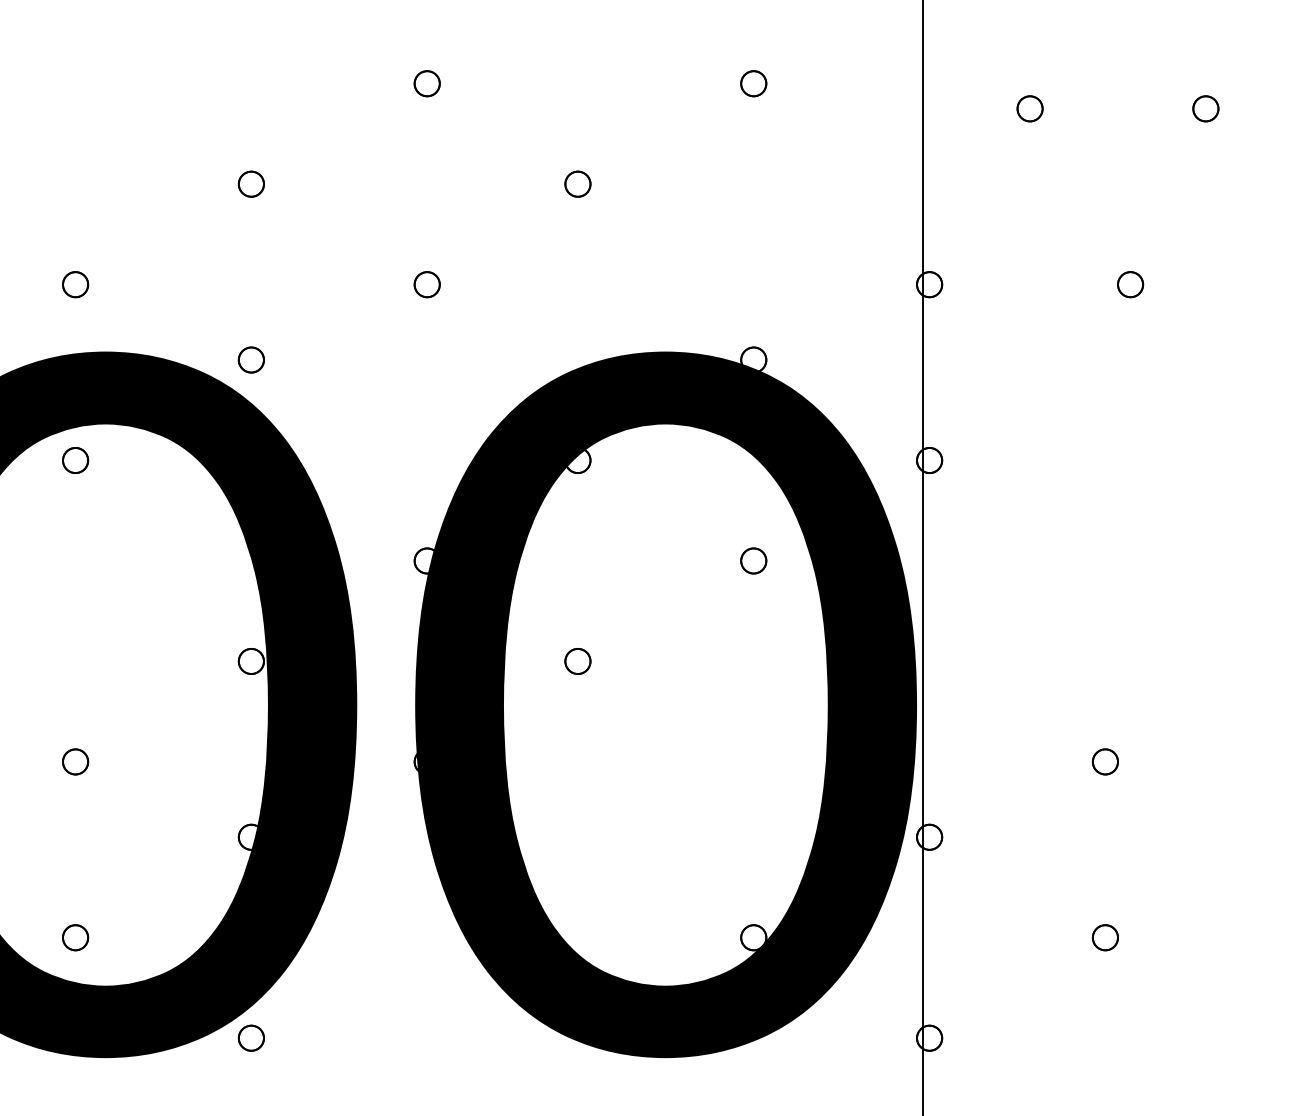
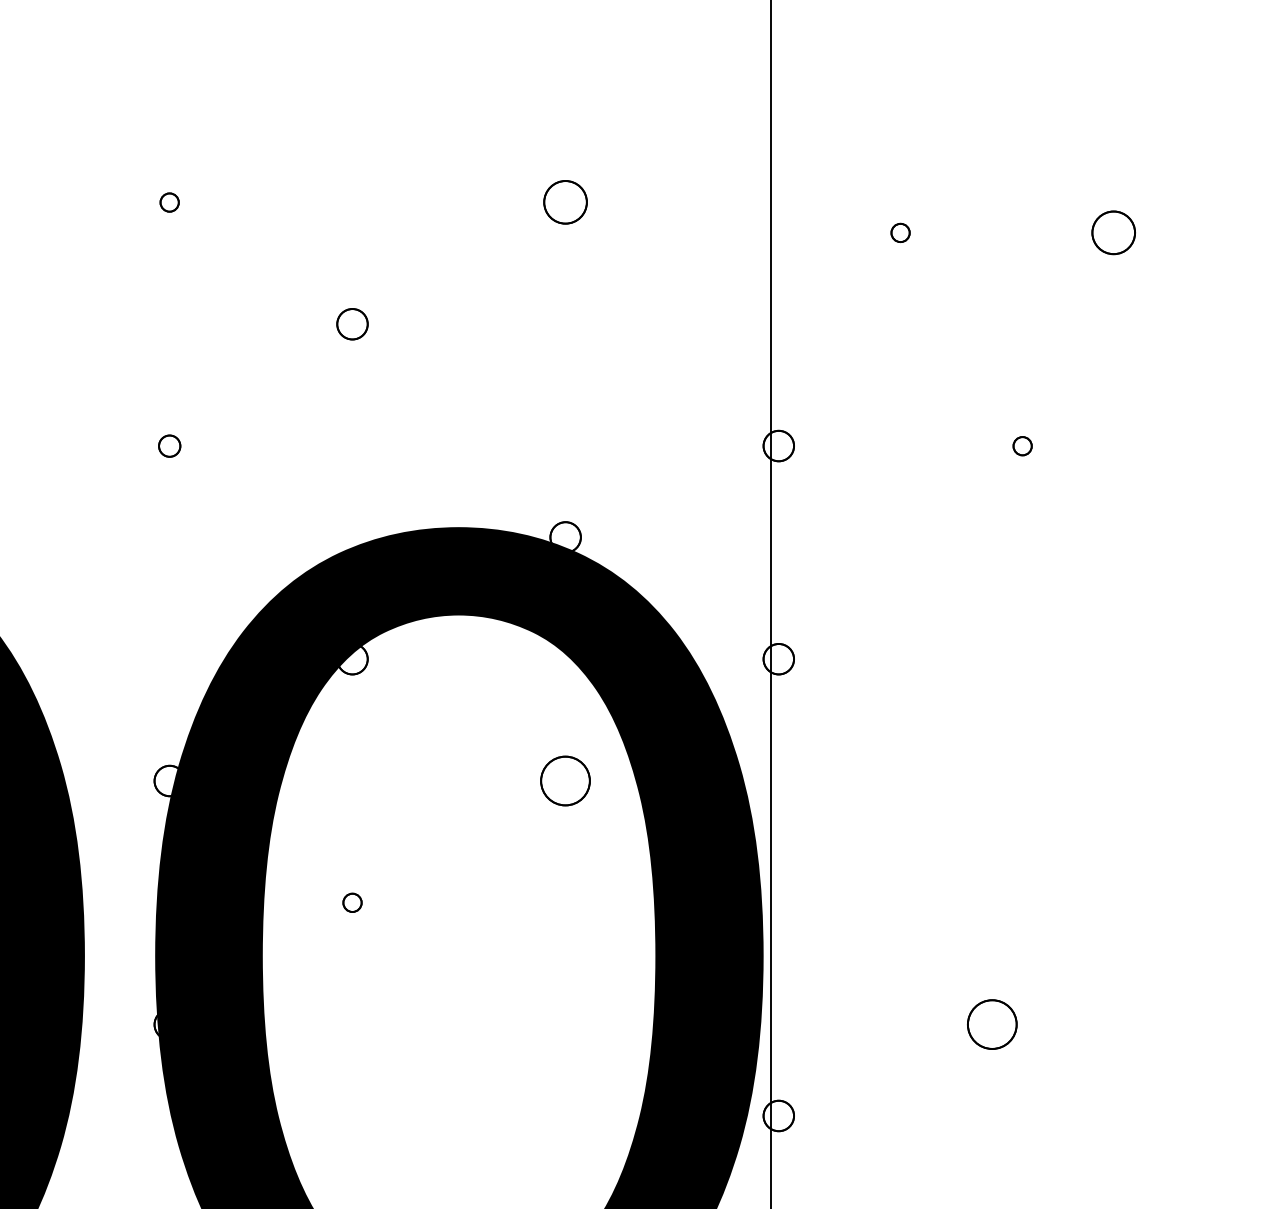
part: (426, 83) -> (168, 202), size x0.6
part: (753, 83) -> (565, 202), size x1.4
part: (1029, 108) -> (899, 232), size x0.6
part: (1205, 108) -> (1113, 232), size x1.4
part: (426, 284) -> (168, 445), size x0.7
part: (1130, 284) -> (1022, 445), size x0.6
part: (753, 560) -> (565, 780), size x1.6
part: (577, 661) -> (351, 902), size x0.6
part: (1104, 761) -> (990, 1024), size x1.6

